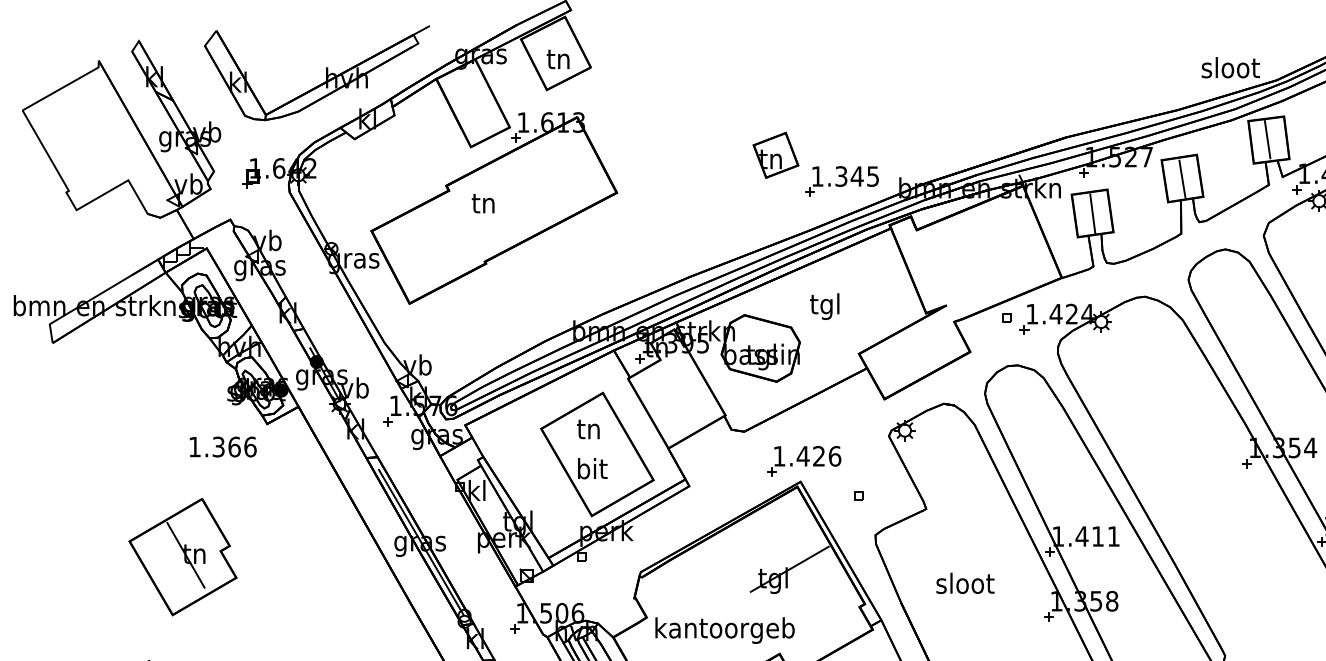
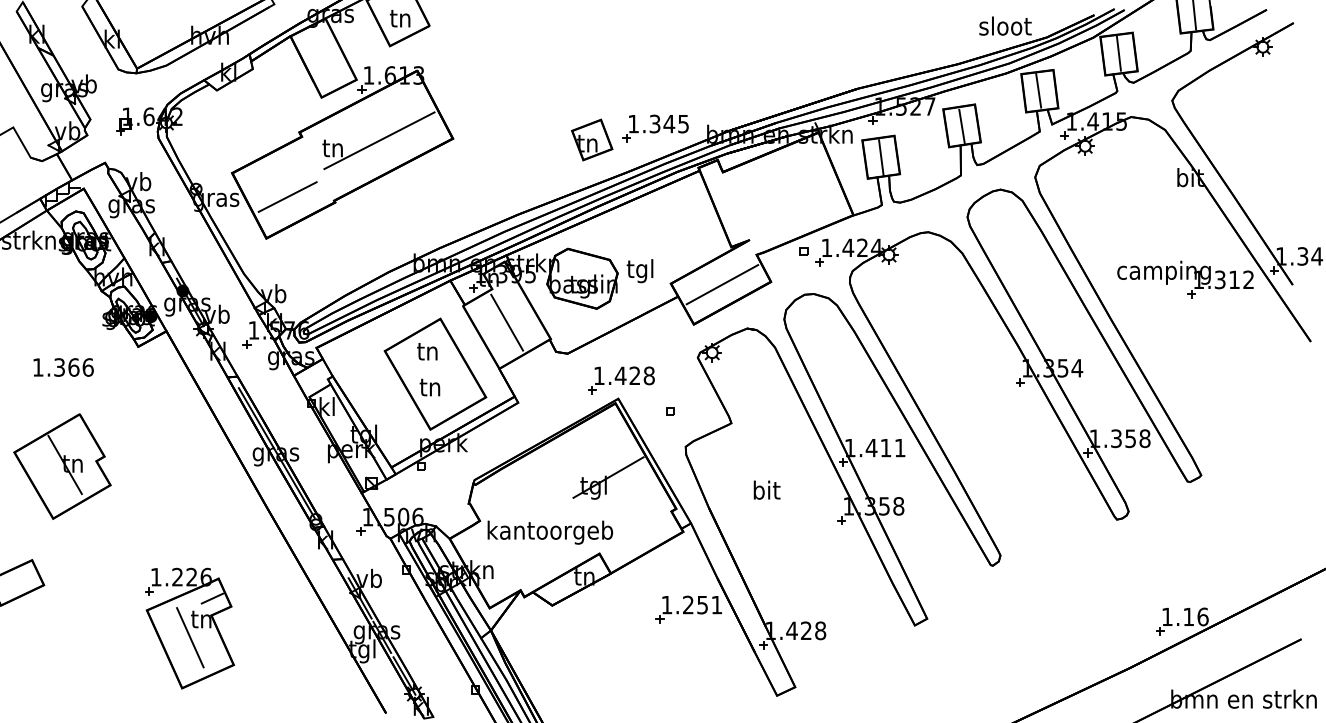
part: (776, 154) -> (592, 139), moved
line: (535, 194) -> (379, 140), added
line: (433, 257) -> (287, 196), added
text: (824, 307) -> (639, 271), moved
line: (916, 354) -> (722, 284), added
line: (677, 397) -> (507, 322), added
text: (223, 447) -> (63, 367), moved
text: (834, 455) -> (648, 375), 1.426 -> 1.428
text: (593, 468) -> (431, 386), bit -> tn
text: (965, 582) -> (766, 489), sloot -> bit

